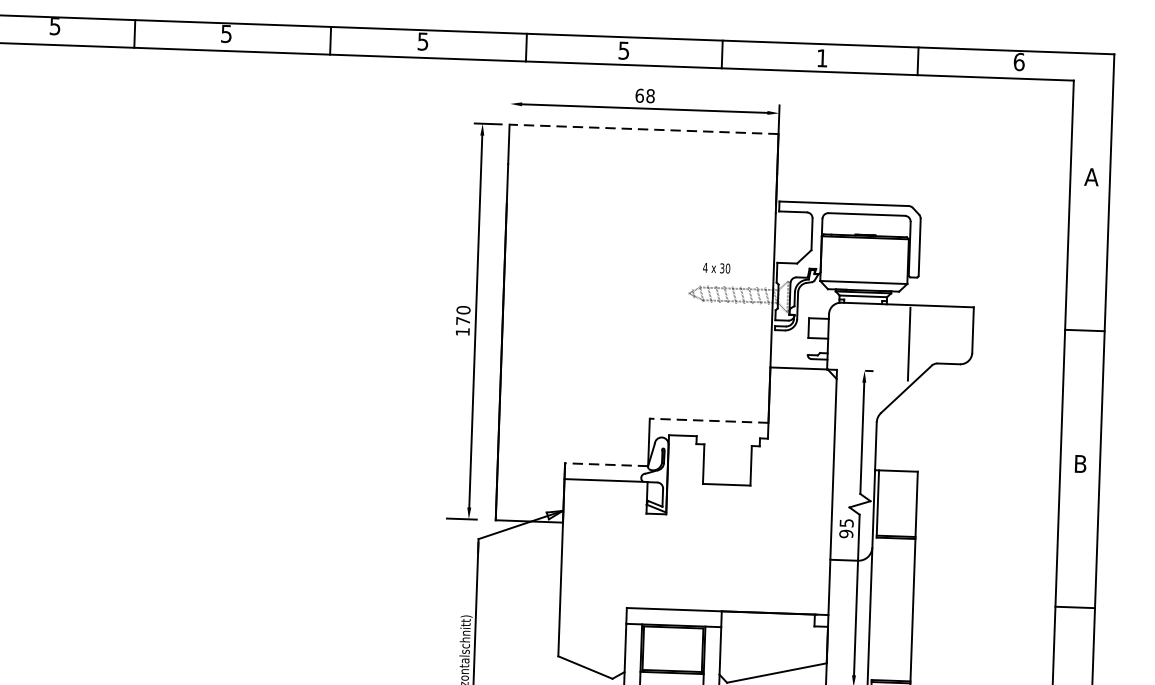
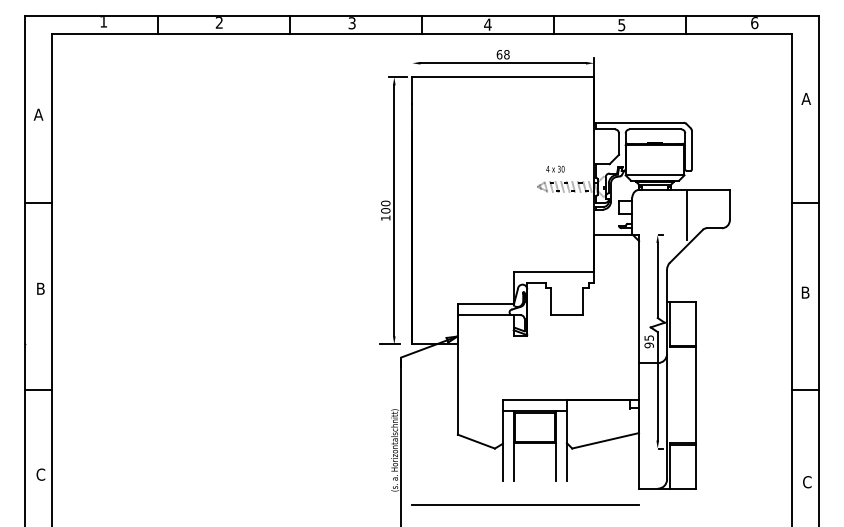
text: (54, 27) -> (103, 22), 5 -> 1
text: (226, 33) -> (219, 22), 5 -> 2
text: (423, 40) -> (352, 22), 5 -> 3
text: (623, 50) -> (487, 24), 5 -> 4
text: (821, 58) -> (621, 25), 1 -> 5
line: (644, 129) -> (503, 77), dashed -> solid
text: (462, 320) -> (385, 210), 170 -> 100
line: (708, 421) -> (553, 272), dashed -> solid
line: (606, 464) -> (485, 304), dashed -> solid

